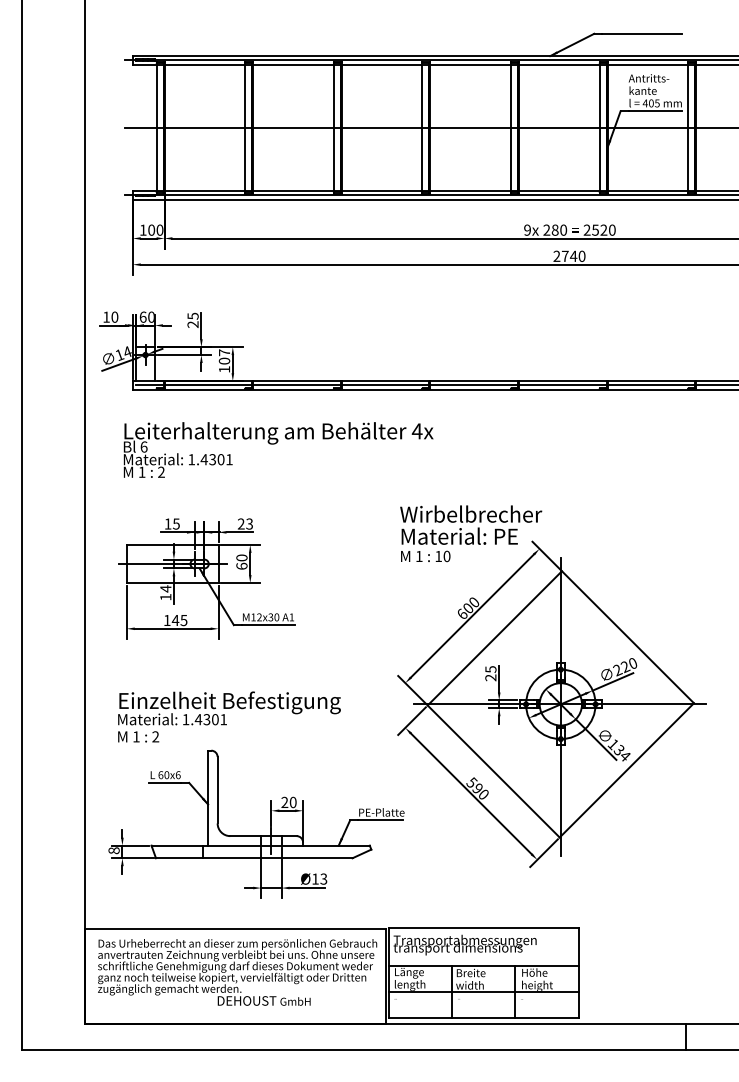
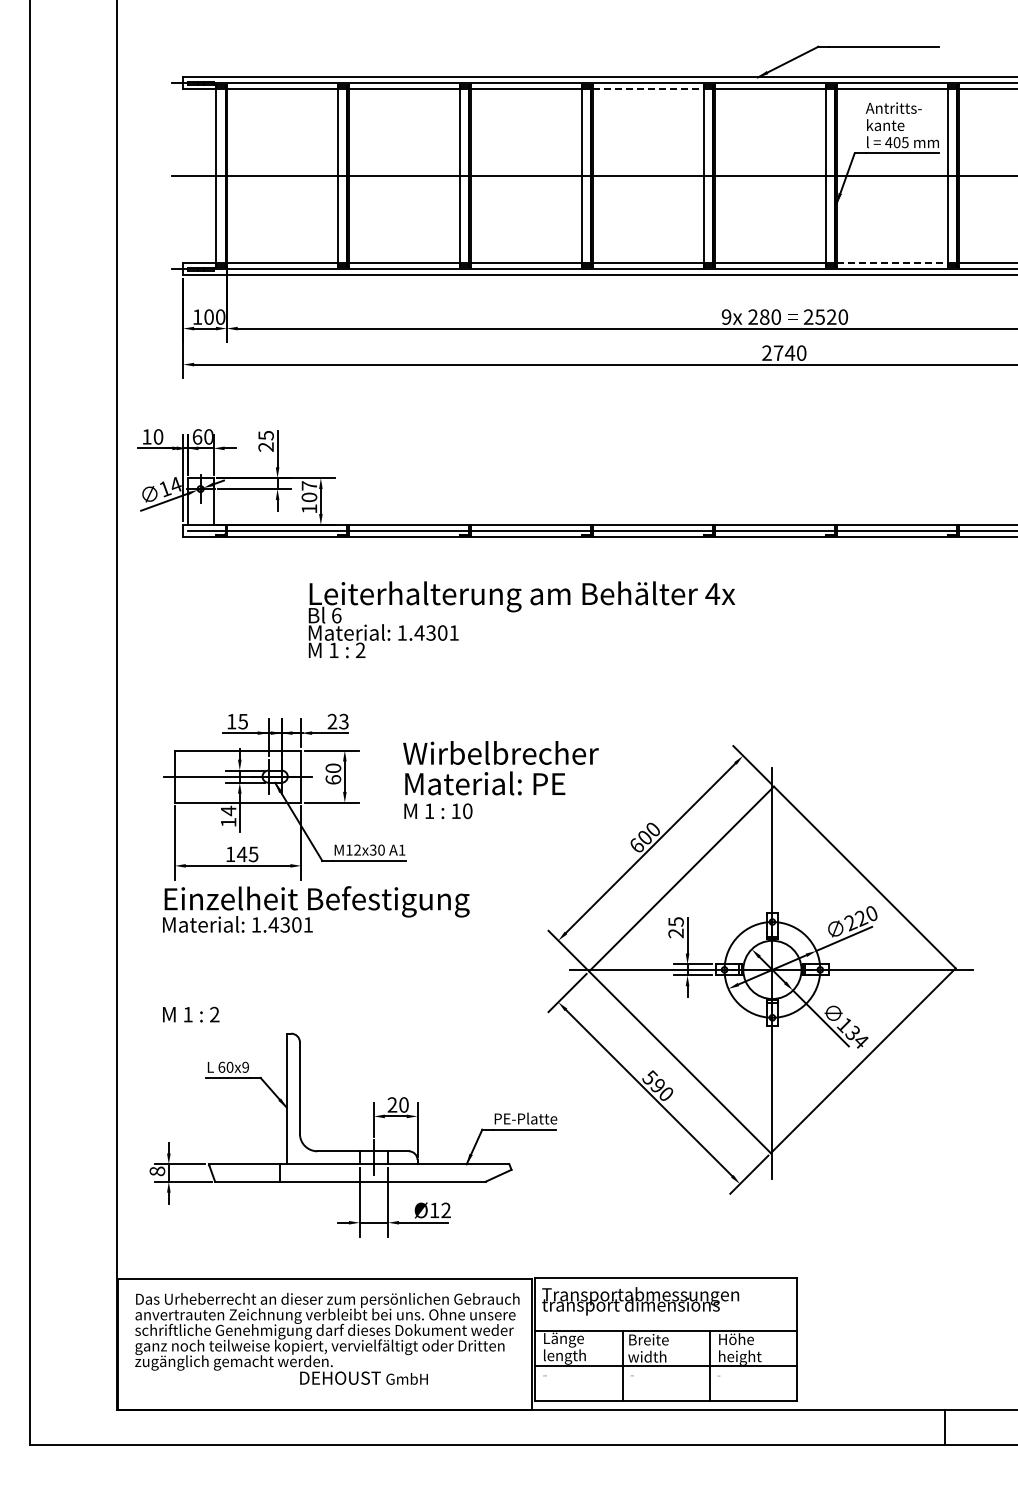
line: (470, 64) -> (648, 89), solid -> dashed
line: (648, 191) -> (892, 263), solid -> dashed
text: (278, 449) -> (521, 619), moved
text: (470, 534) -> (500, 780), moved
text: (229, 708) -> (316, 909), moved
text: (178, 774) -> (245, 1066), 60x6 -> 60x9
text: (323, 879) -> (445, 1210), Ø13 -> Ø12

